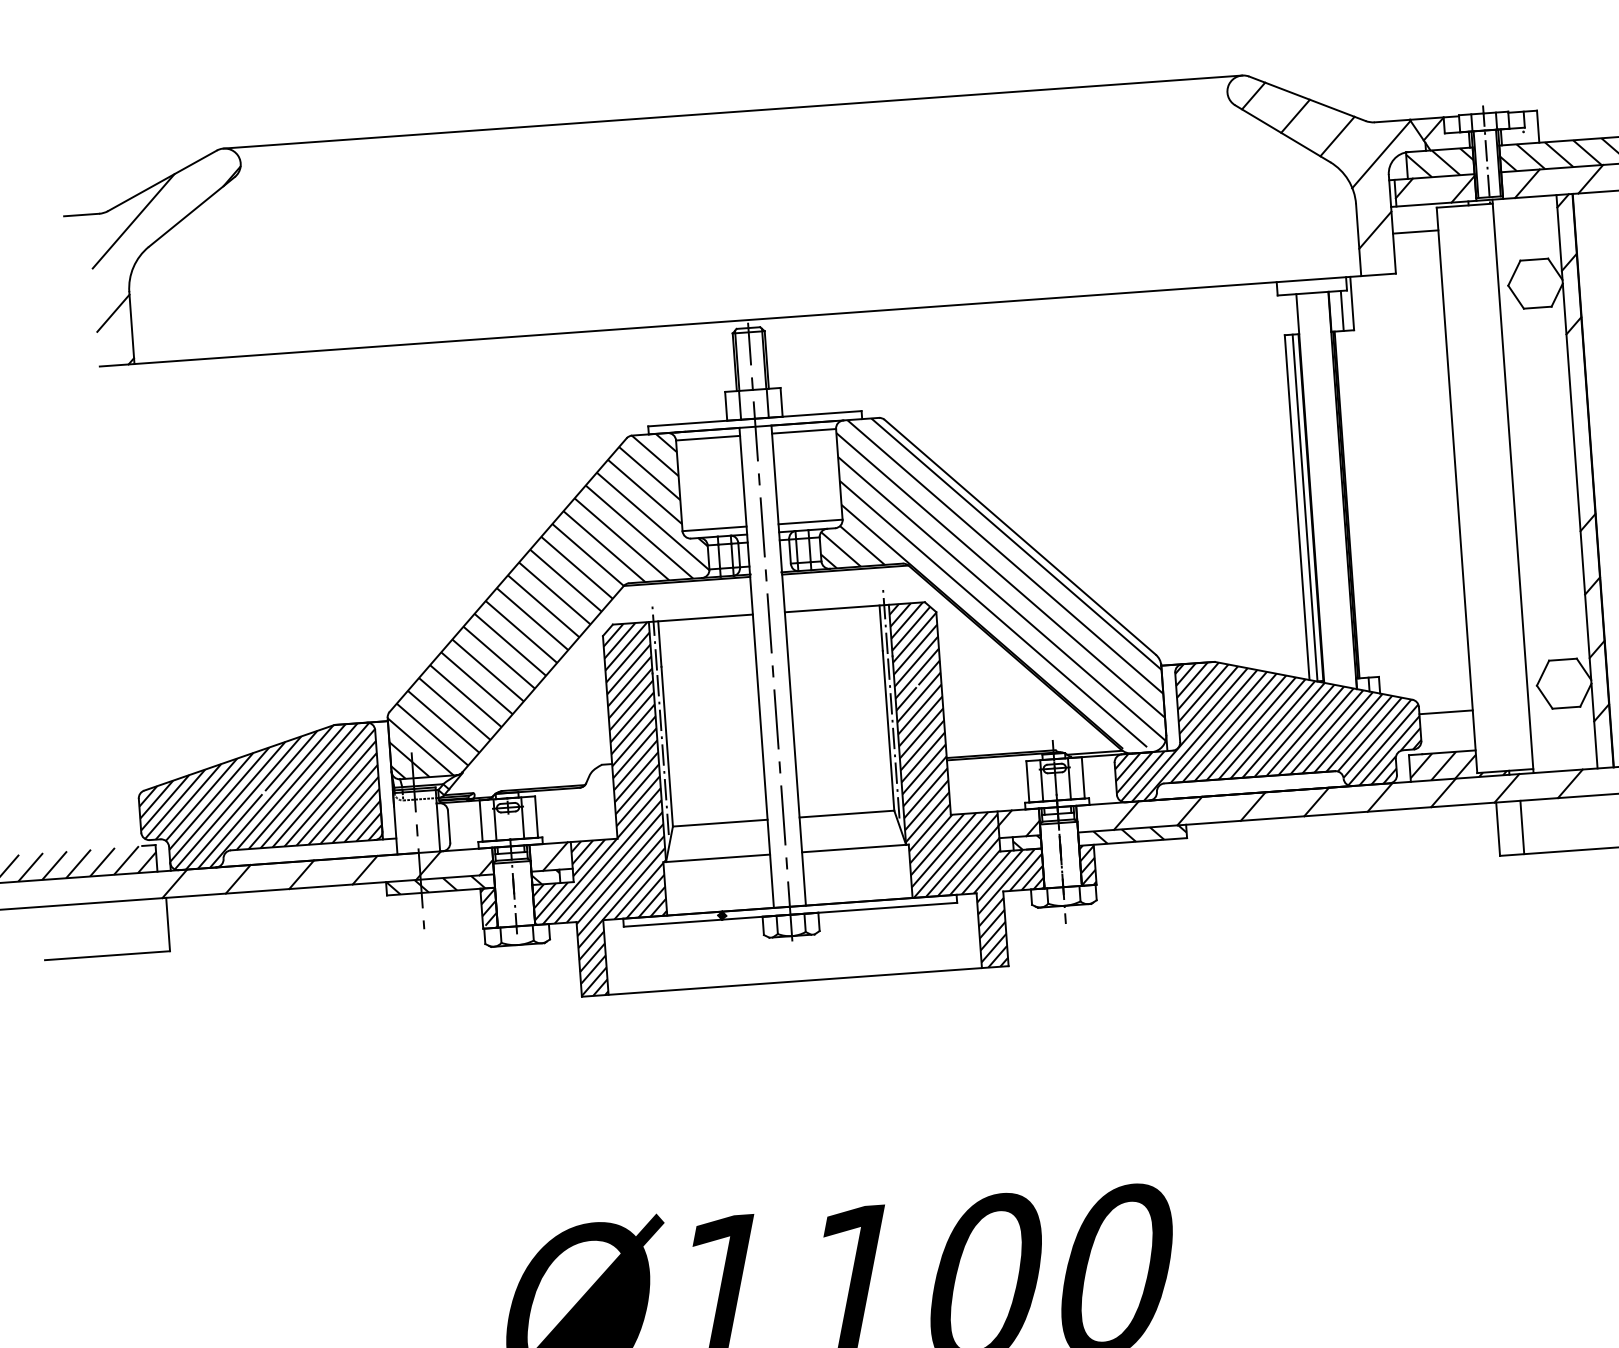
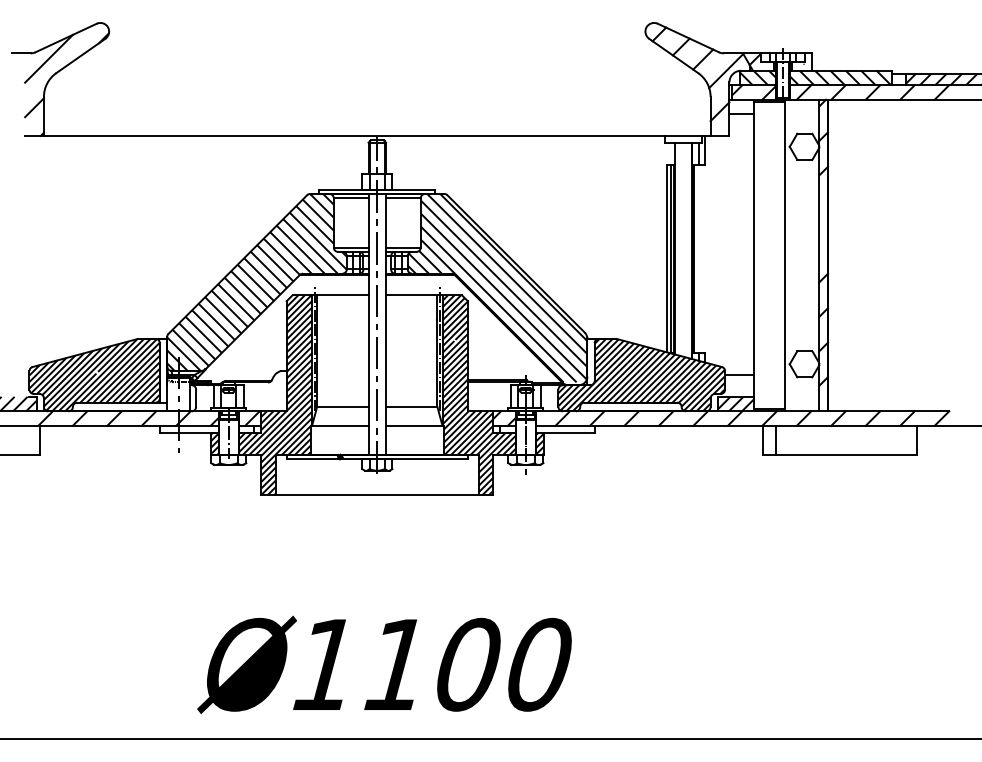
line: (733, 111) -> (377, 22), removed
hatch: (1099, 837) -> (547, 429), removed
hatch: (474, 882) -> (207, 429), removed

